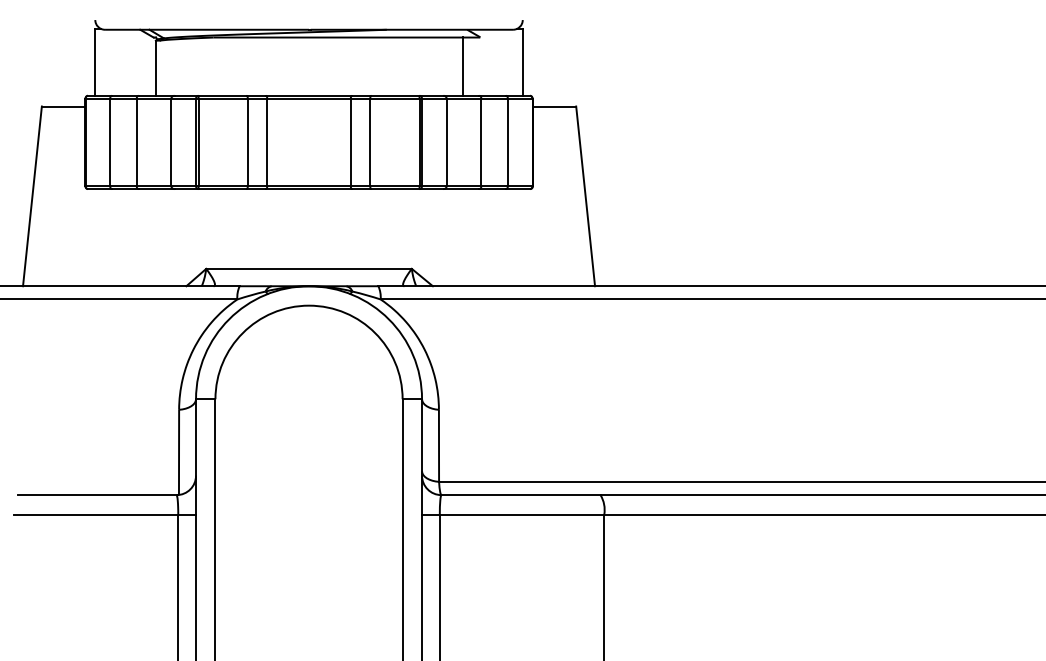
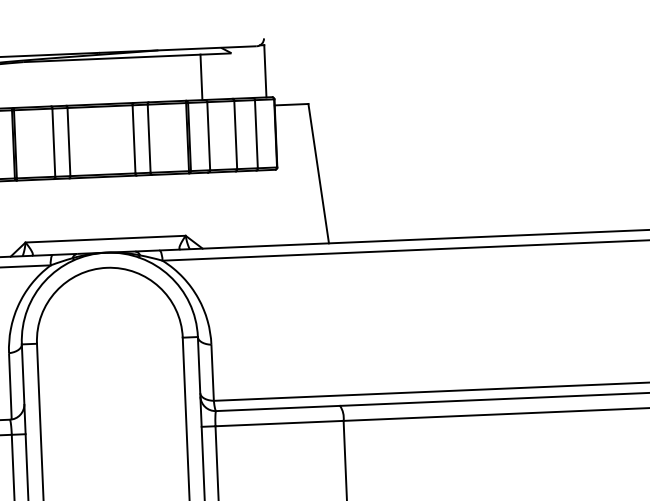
line: (462, 66) -> (201, 77), moved

